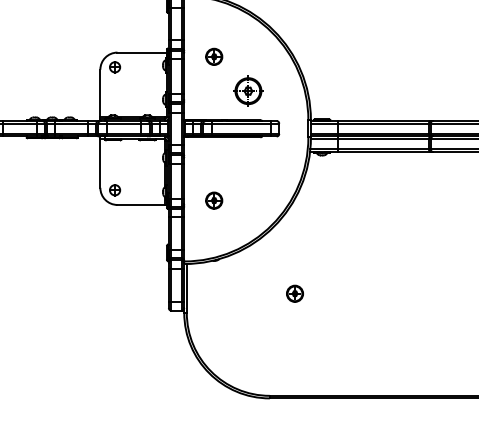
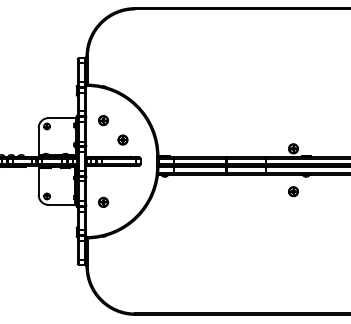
part: (247, 90) -> (122, 139), size x0.62
part: (295, 292) -> (149, 254), removed

